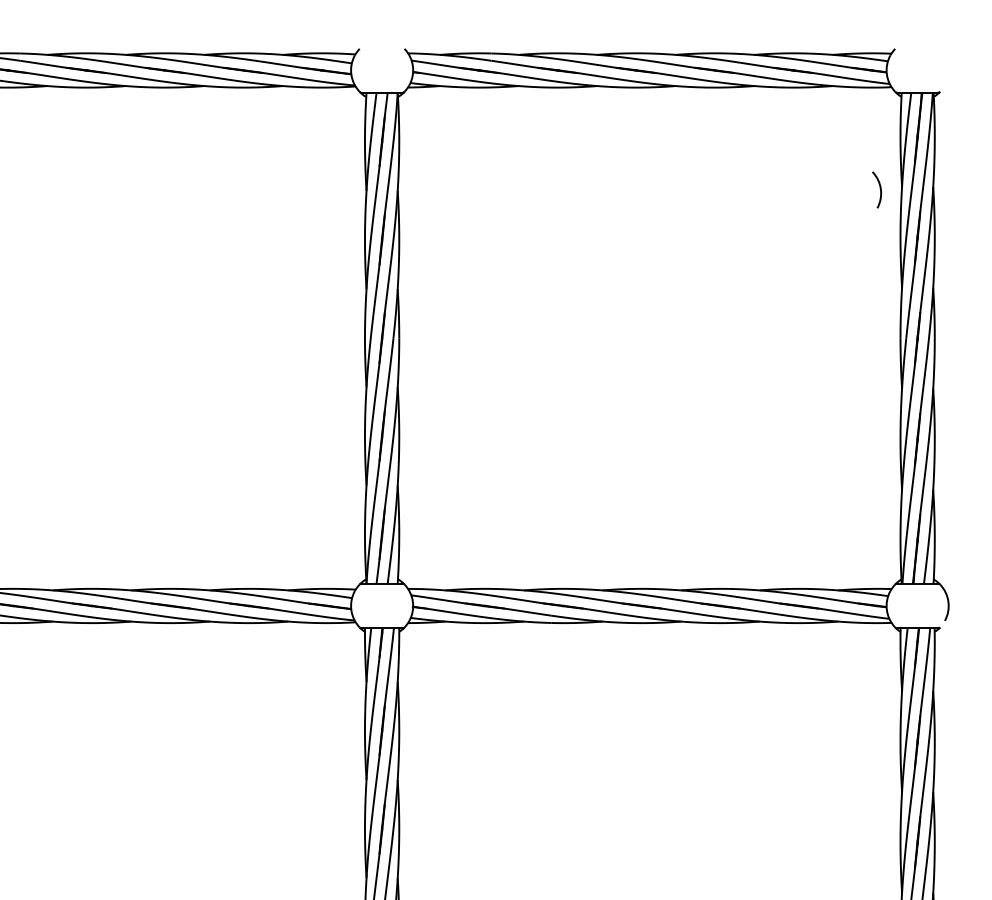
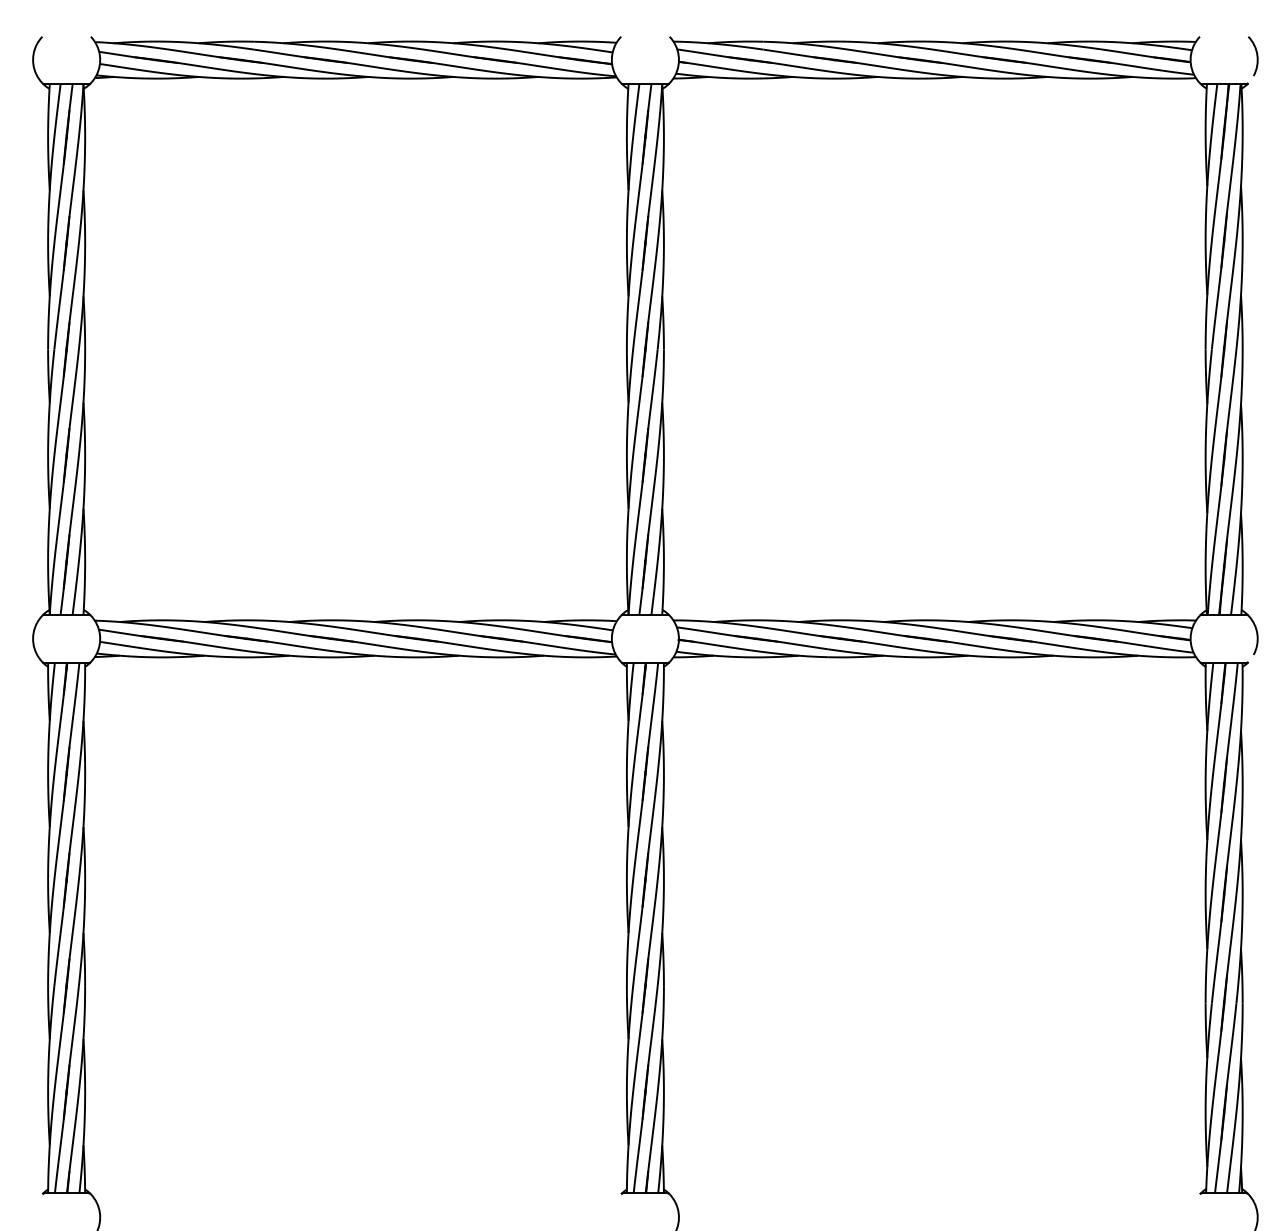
arc: (880, 190) -> (1256, 56), moved

